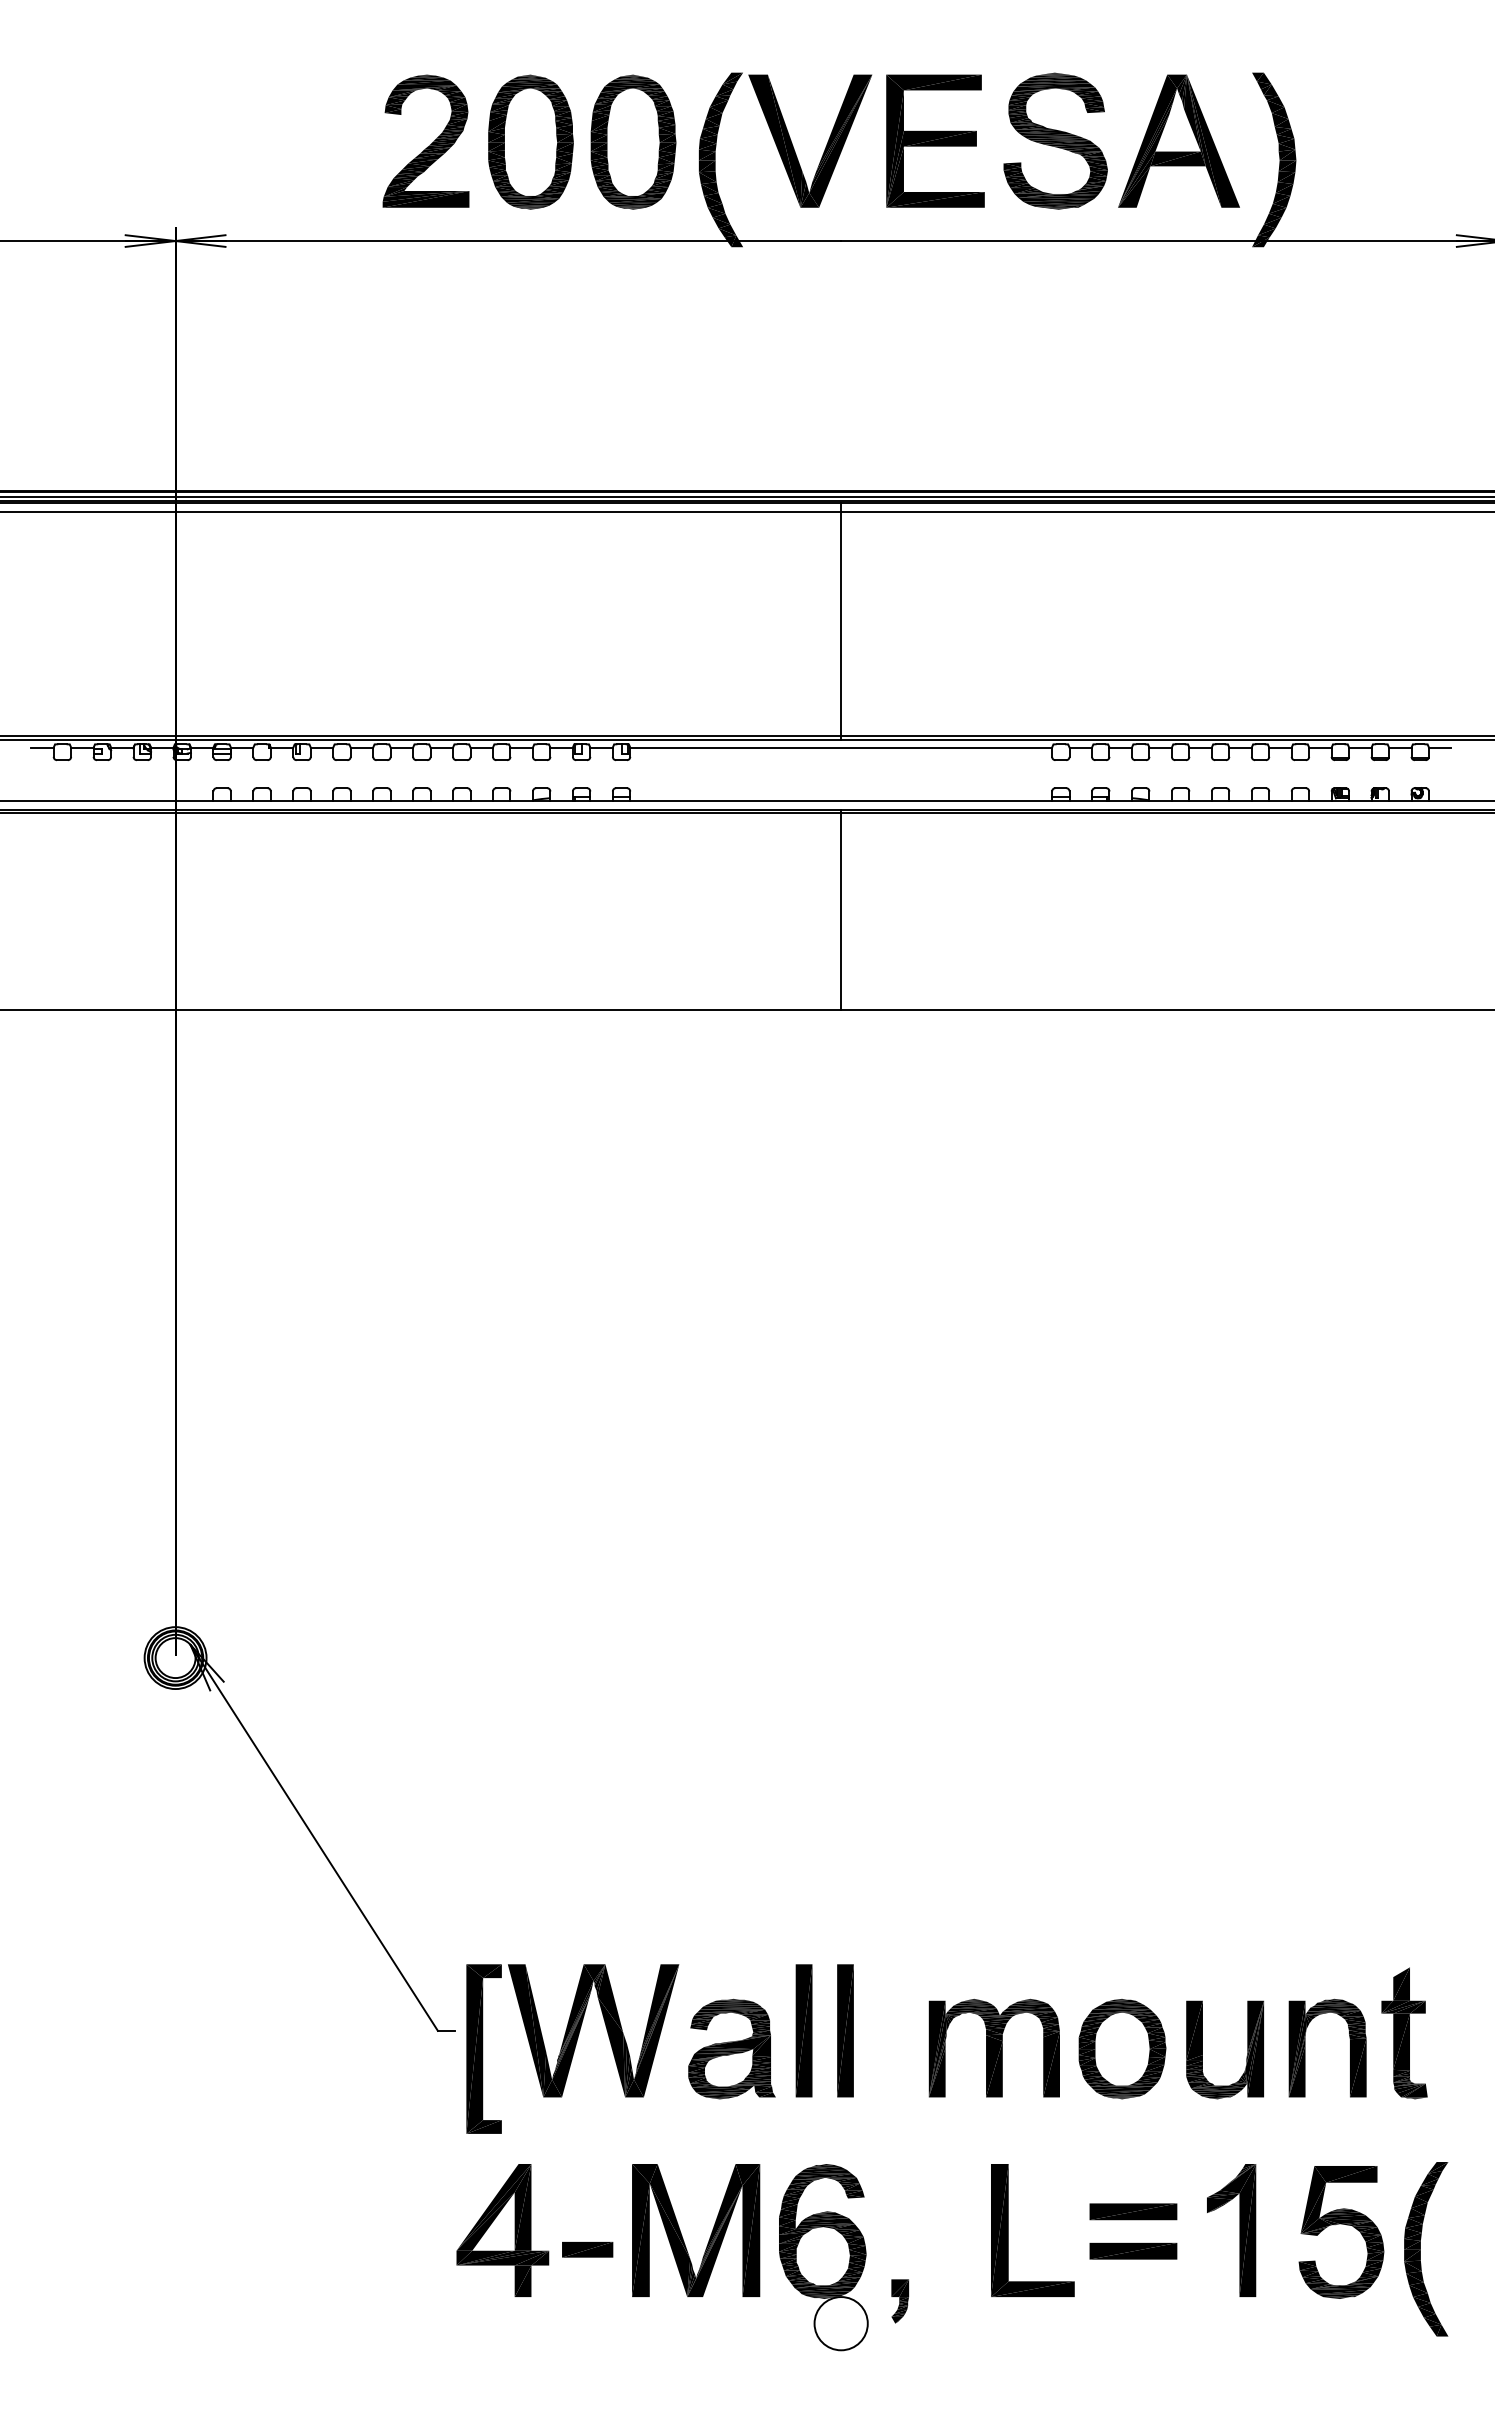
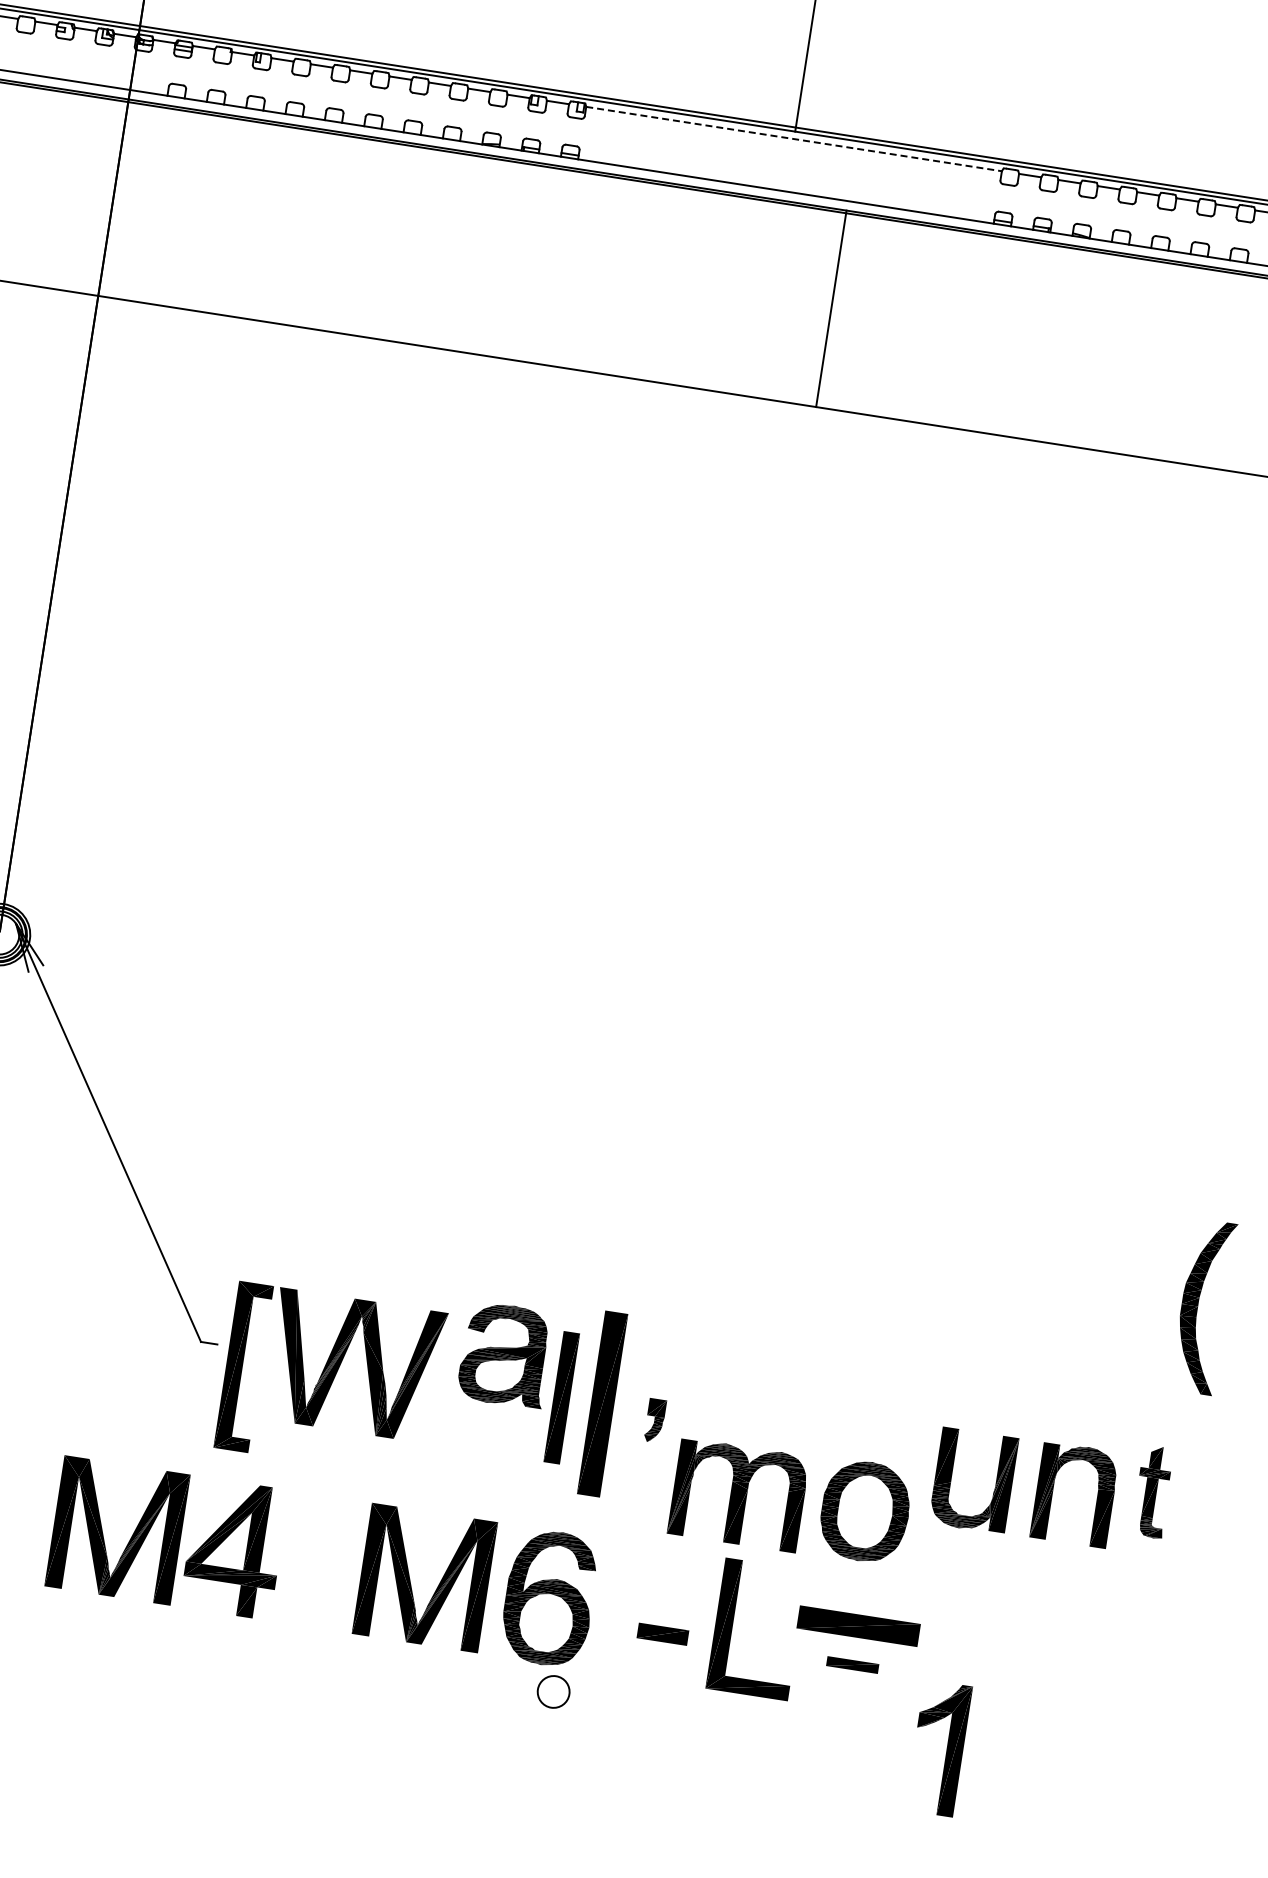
line: (841, 747) -> (794, 139), solid -> dashed
line: (841, 909) -> (831, 308), moved
part: (845, 2030) -> (602, 1403), size x1.4
part: (1404, 2033) -> (1152, 1491), size x0.7
part: (993, 2047) -> (737, 1494), moved
part: (731, 2048) -> (505, 1354), moved
part: (1122, 2049) -> (865, 1512), moved
part: (1133, 2211) -> (858, 1626), size x1.4
part: (1341, 2224) -> (1061, 1670), removed
part: (1239, 2230) -> (946, 1749), moved
part: (398, 2234) -> (131, 1536), added
part: (587, 2249) -> (662, 1634), moved
part: (1426, 2249) -> (1203, 1307), moved
part: (1133, 2250) -> (852, 1664), size x0.6
part: (900, 2301) -> (655, 1421), moved
circle: (840, 2323) -> (553, 1691), size x0.6

